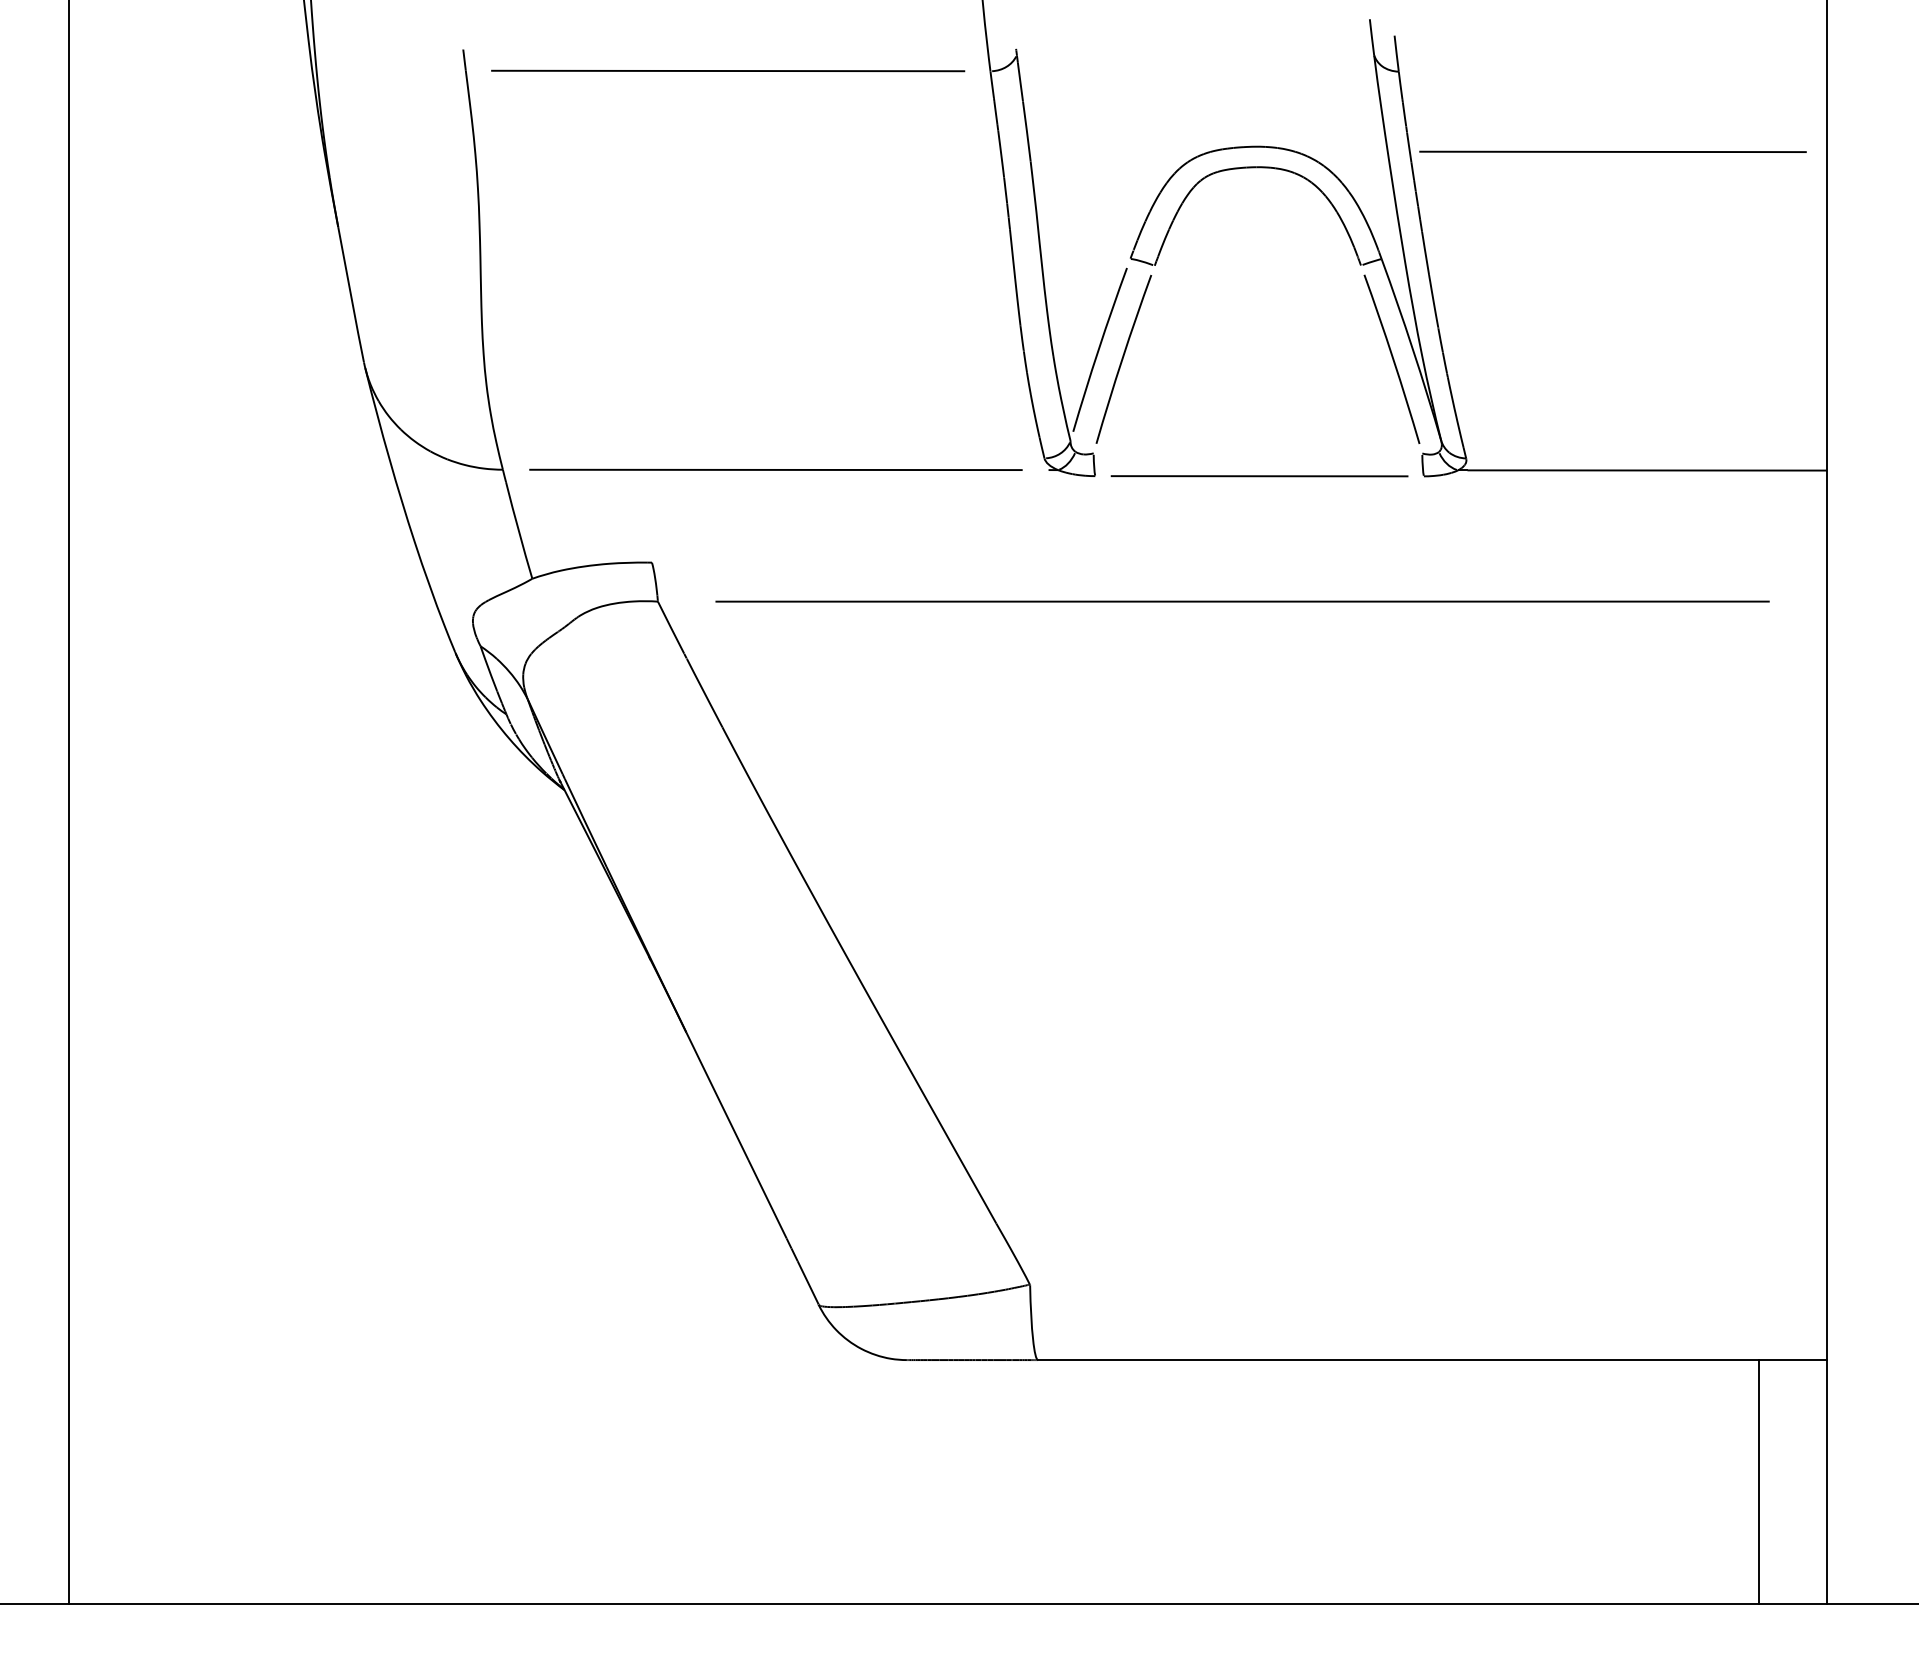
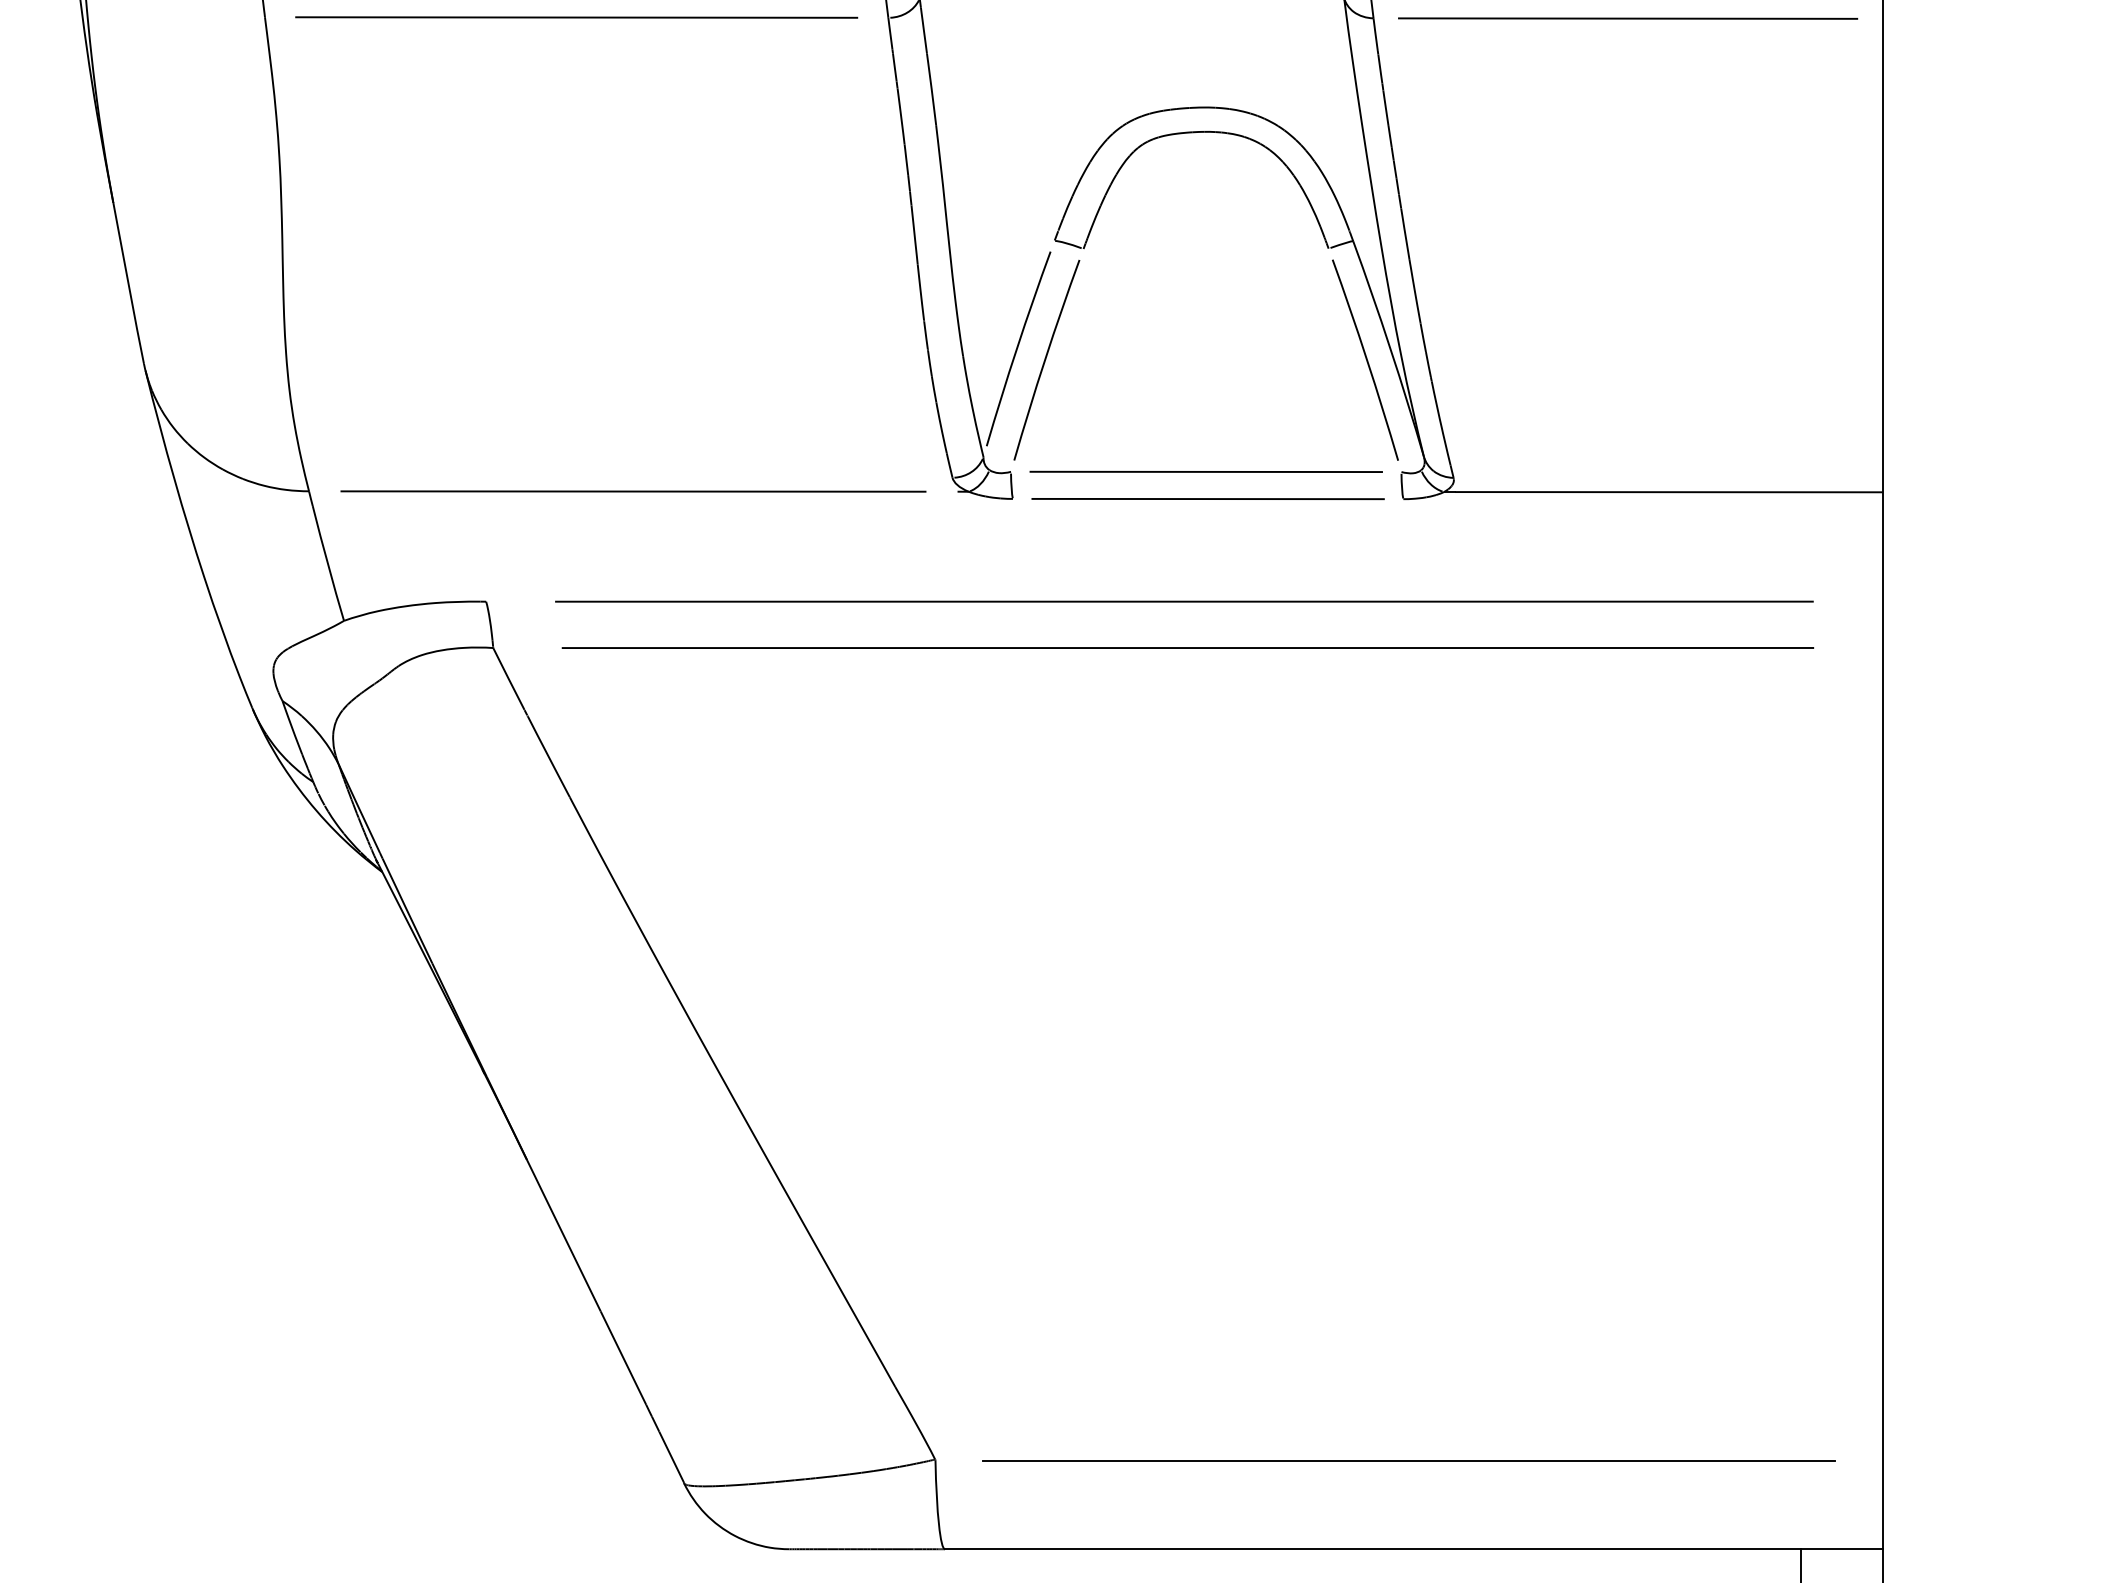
line: (1612, 151) -> (1627, 18), moved
line: (1257, 453) -> (1205, 472), added
line: (1239, 562) -> (1184, 601), added
line: (1428, 1285) -> (1408, 1460), added

